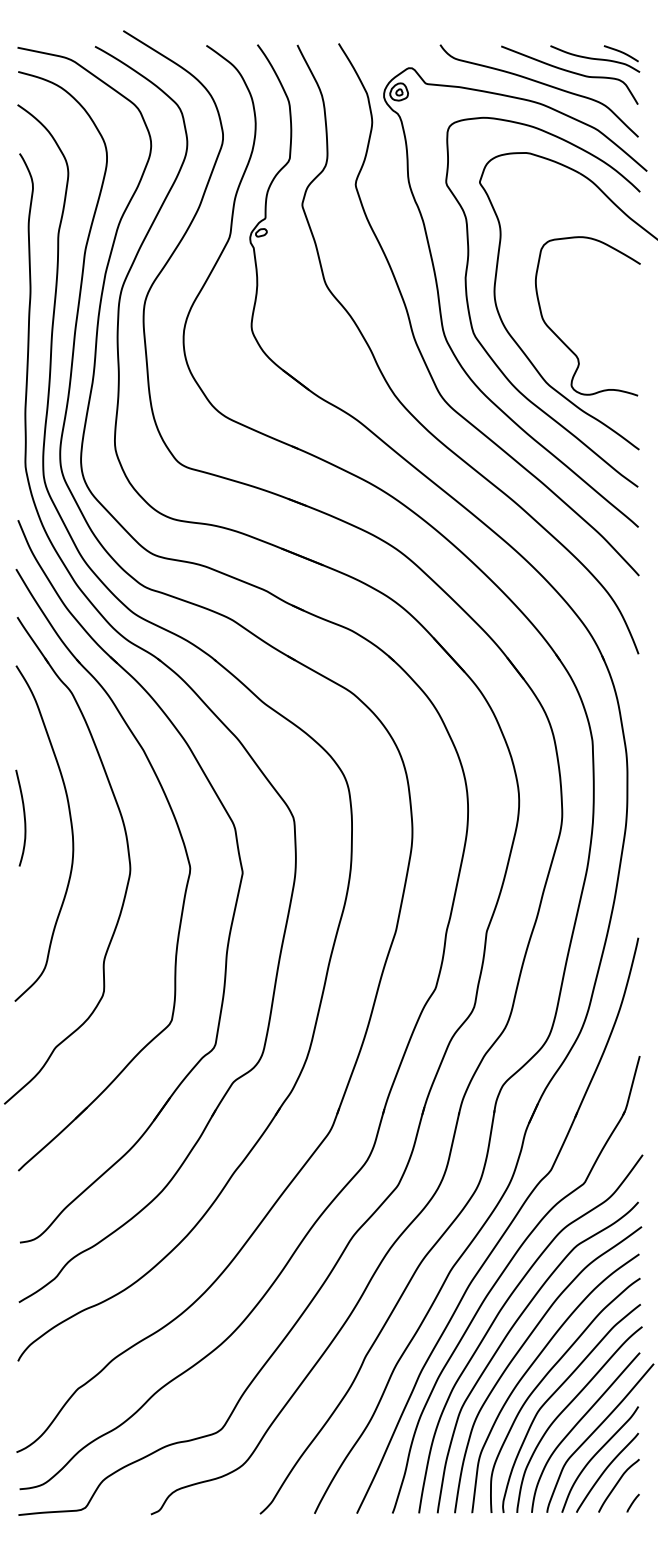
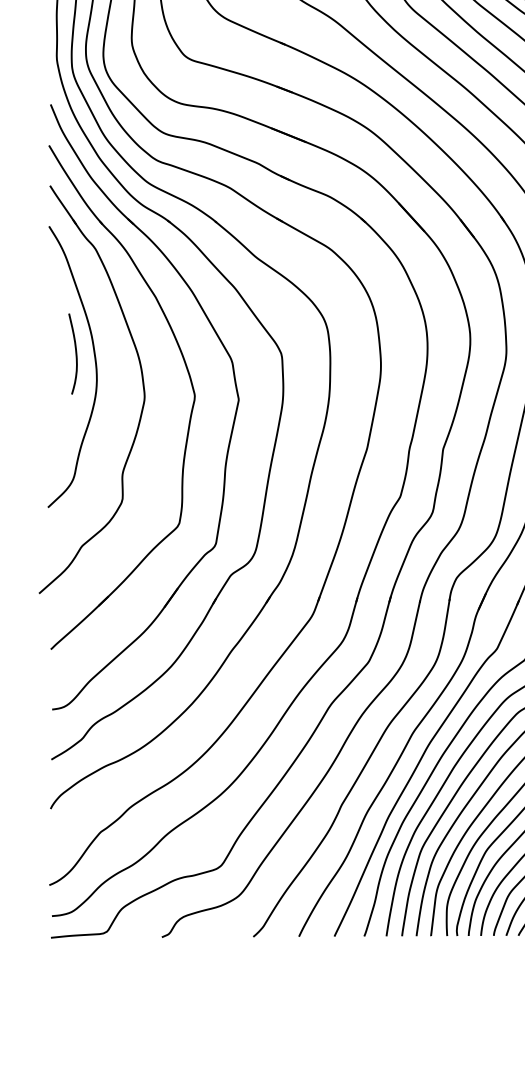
curve: (23, 817) -> (75, 353), moved

